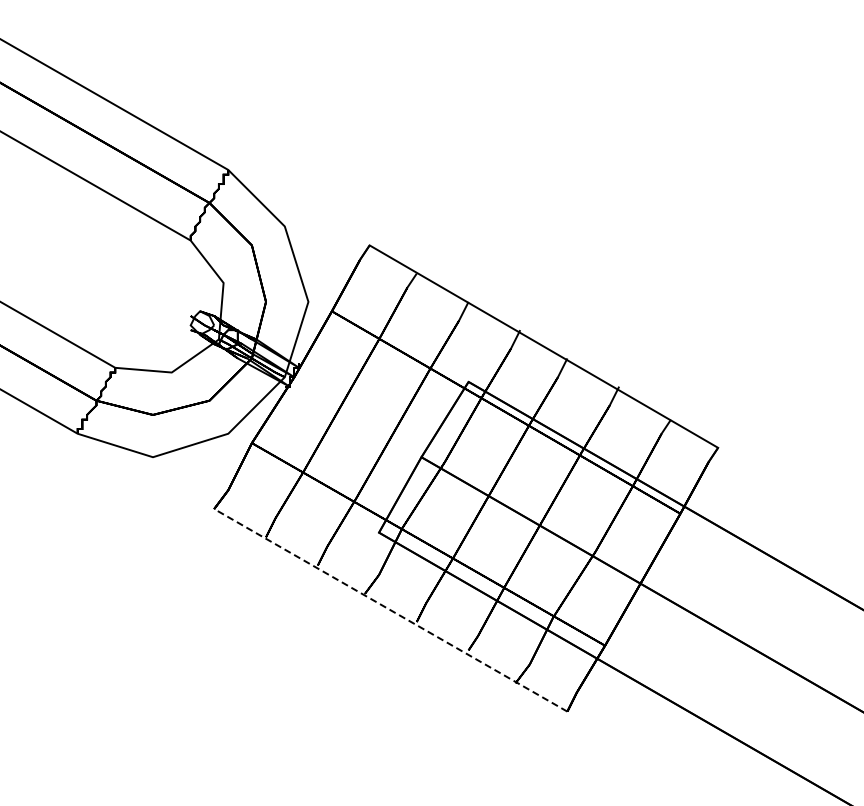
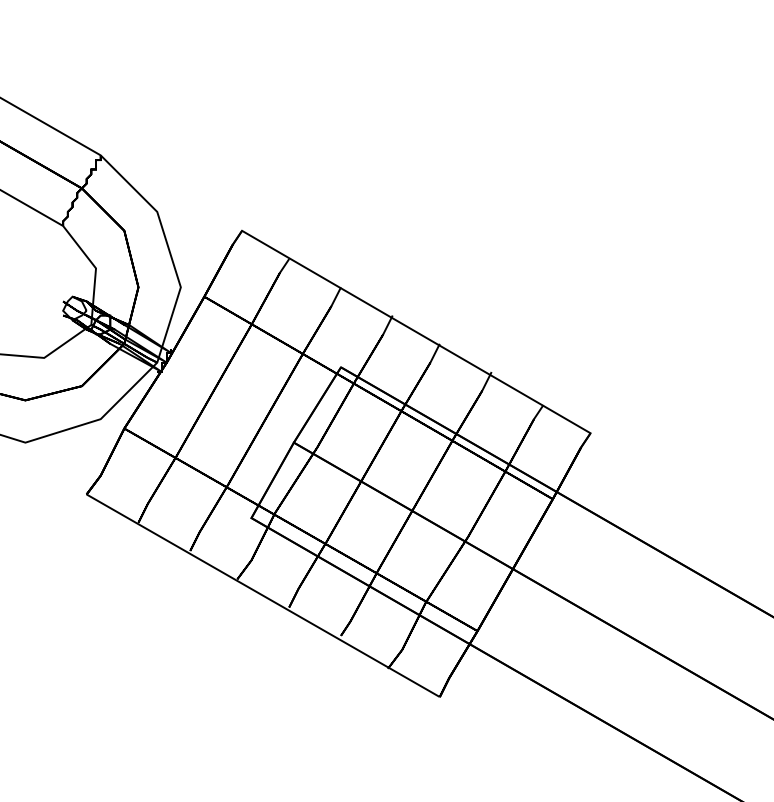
line: (390, 610) -> (262, 595), dashed -> solid

